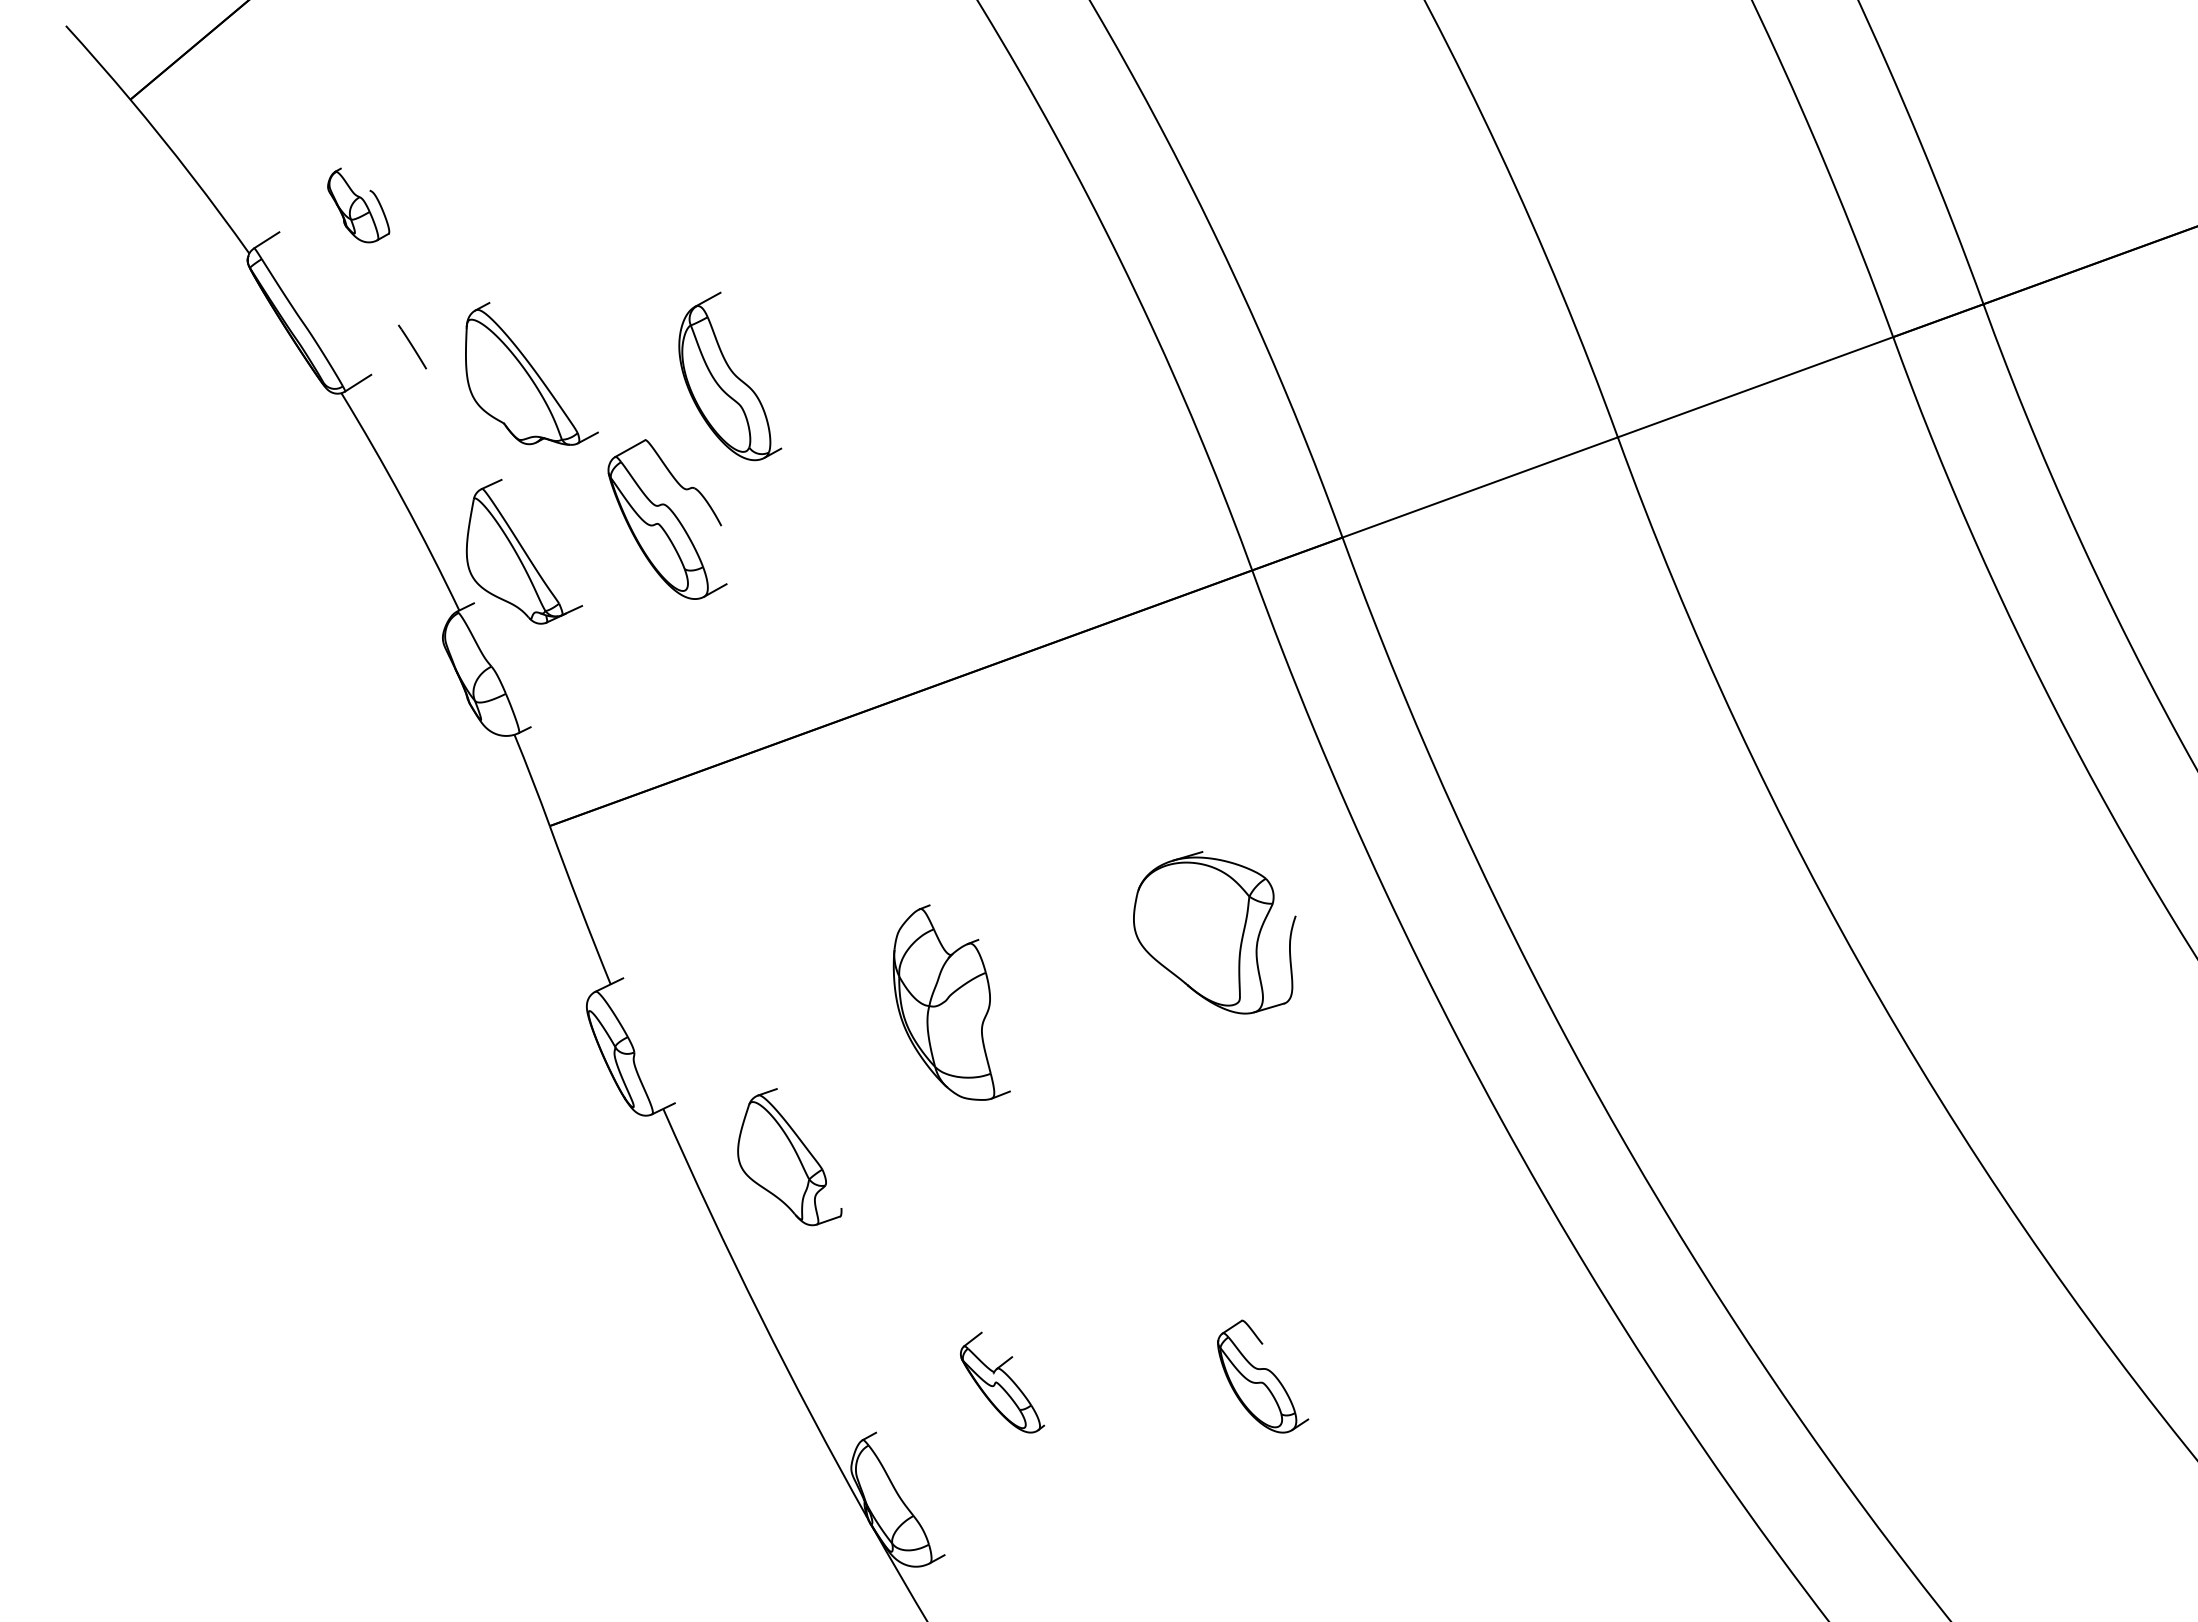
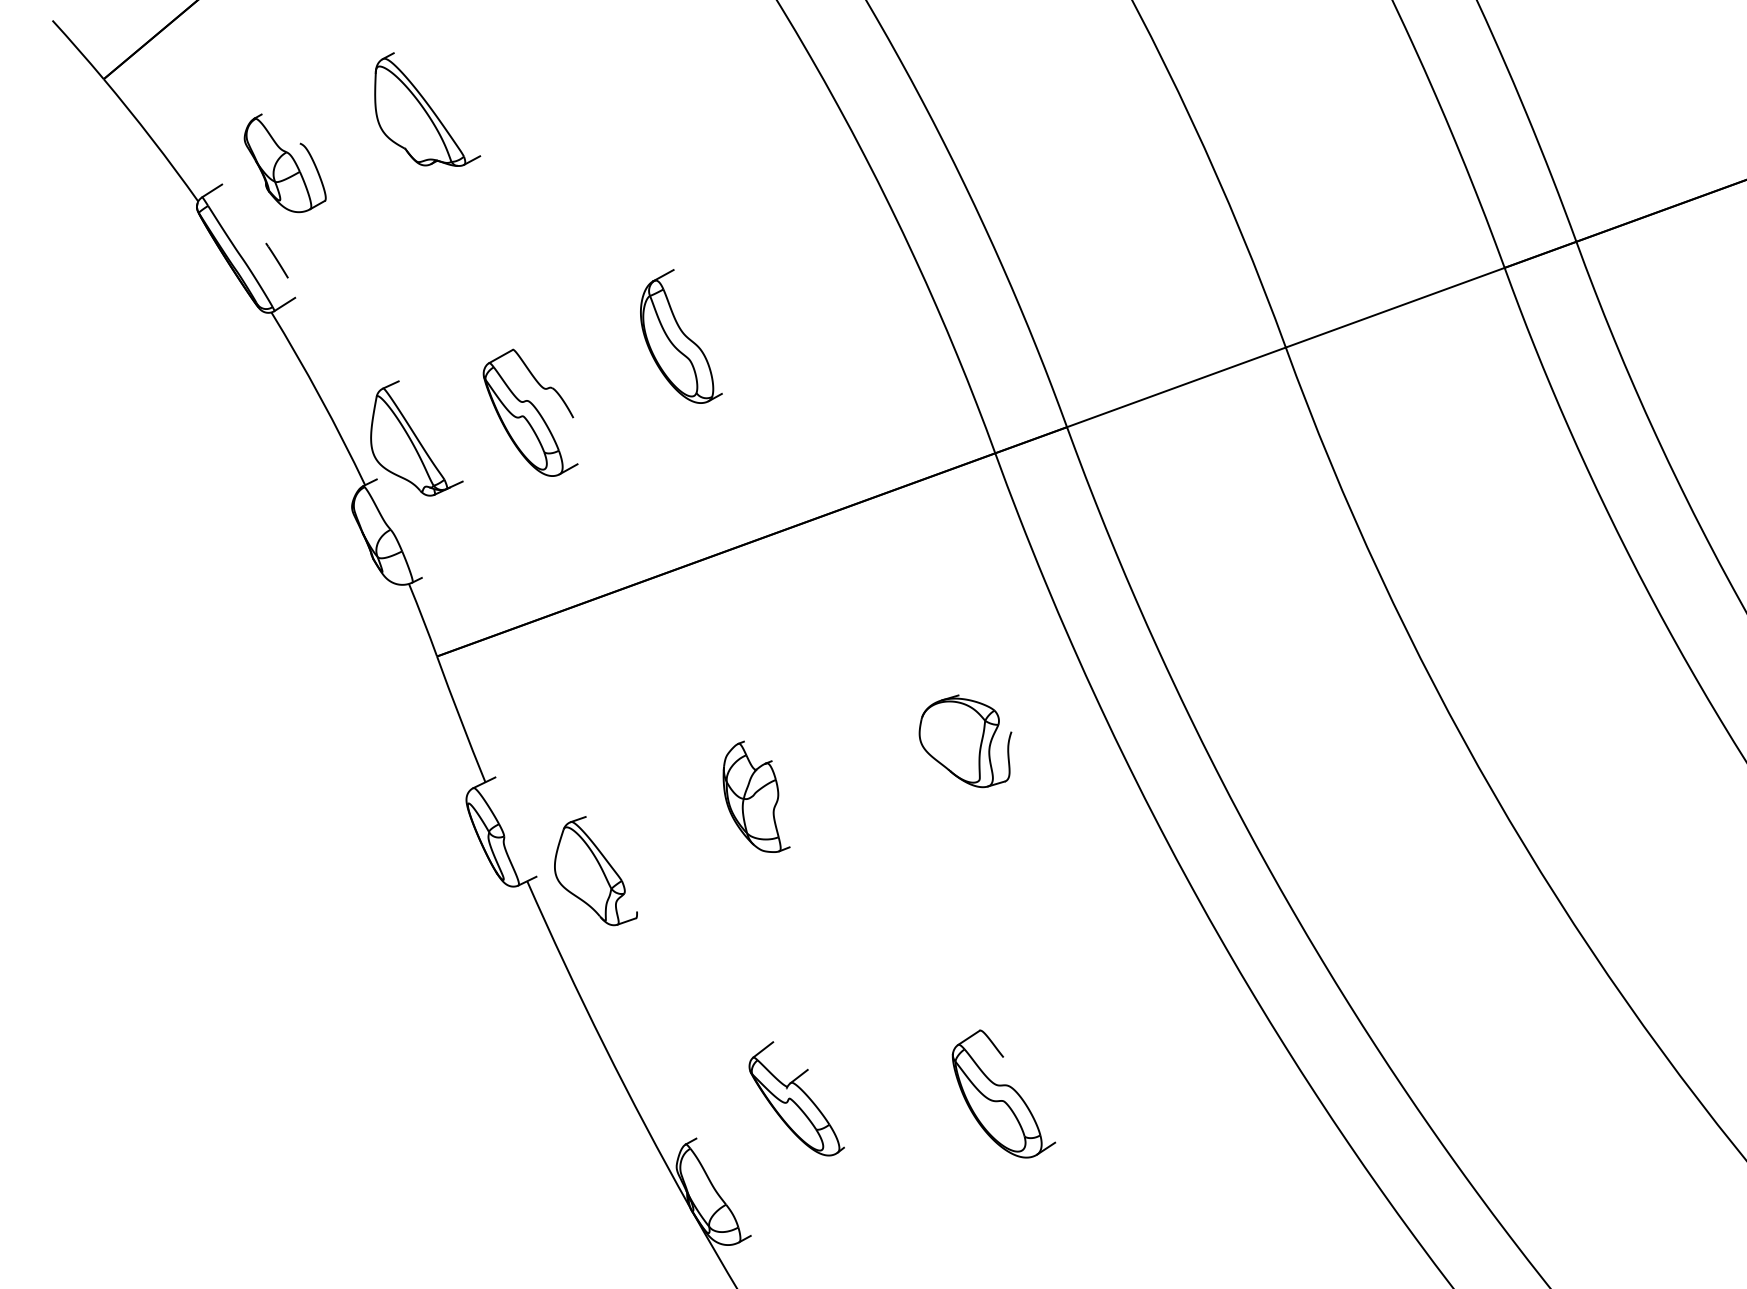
part: (358, 205) -> (285, 163), size x1.67
line: (412, 346) -> (277, 260), moved
part: (531, 373) -> (427, 109), moved
part: (730, 376) -> (681, 336), moved
part: (1214, 932) -> (965, 741), size x0.71
part: (951, 1002) -> (756, 796), size x0.71
part: (789, 1157) -> (595, 871), moved
part: (1262, 1376) -> (1003, 1093), size x1.43
part: (1002, 1382) -> (796, 1098), size x1.43

